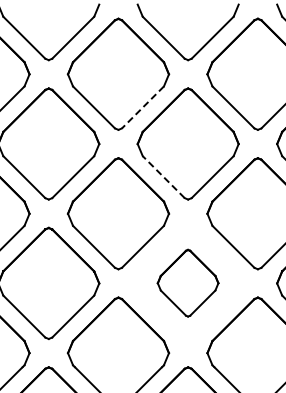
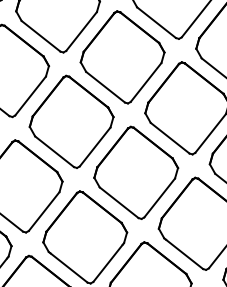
line: (142, 107) -> (81, 31), dashed -> solid
line: (163, 177) -> (105, 87), dashed -> solid
part: (187, 282) -> (135, 172), size x1.67

